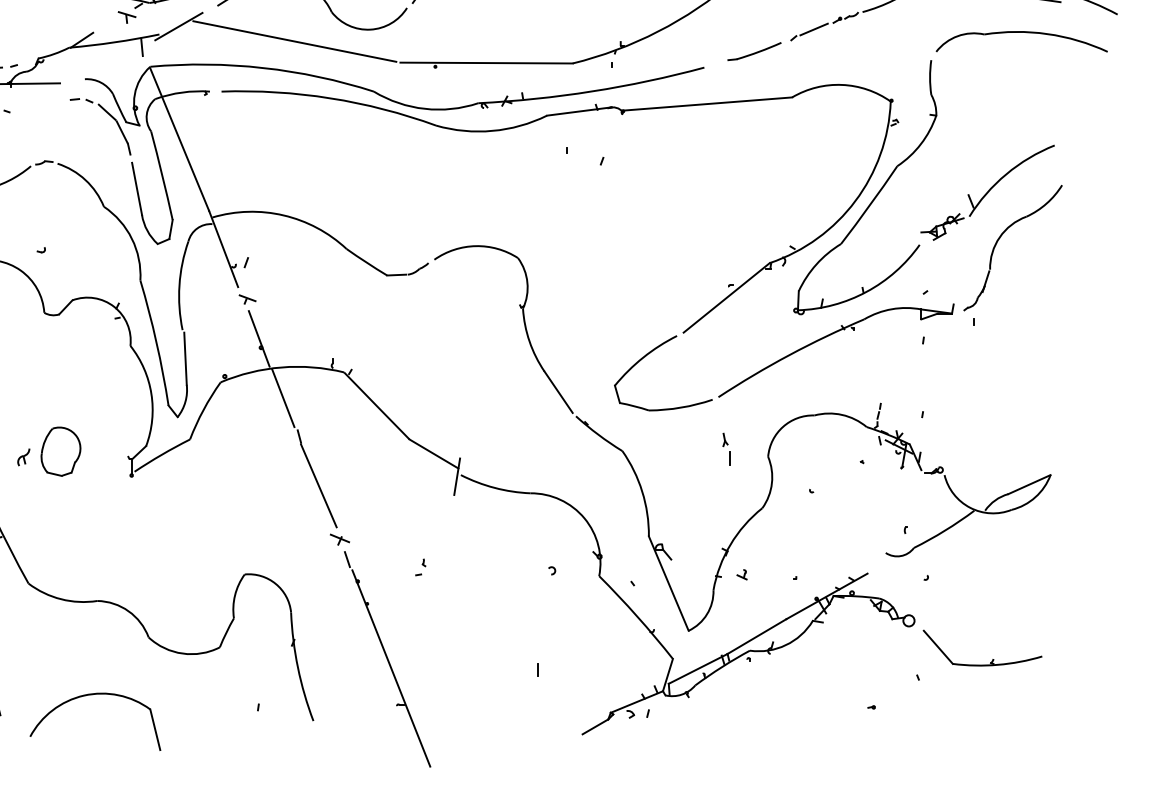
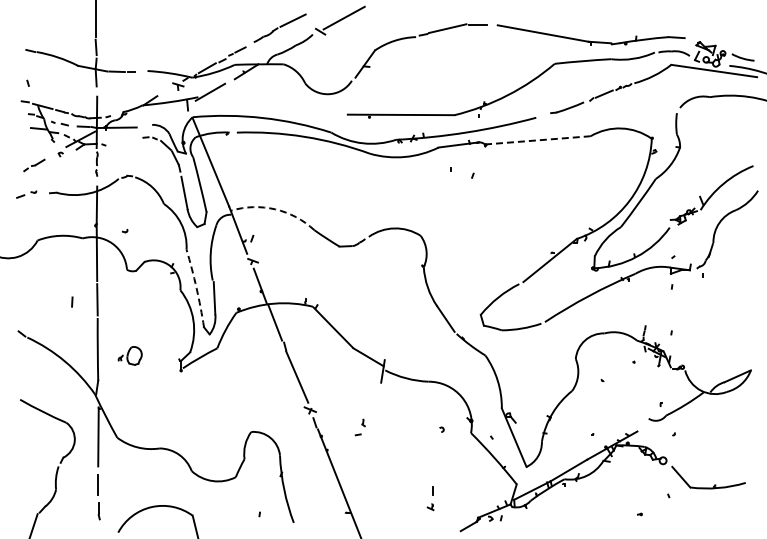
line: (295, 41) -> (282, 101), removed
line: (707, 104) -> (538, 140), solid -> dashed
arc: (283, 215) -> (275, 209), solid -> dashed
arc: (156, 343) -> (196, 288), solid -> dashed
part: (725, 449) -> (549, 354), removed
part: (49, 451) -> (130, 355), size x0.6
part: (420, 567) -> (360, 427), size x1.6
part: (741, 575) -> (430, 507), moved

